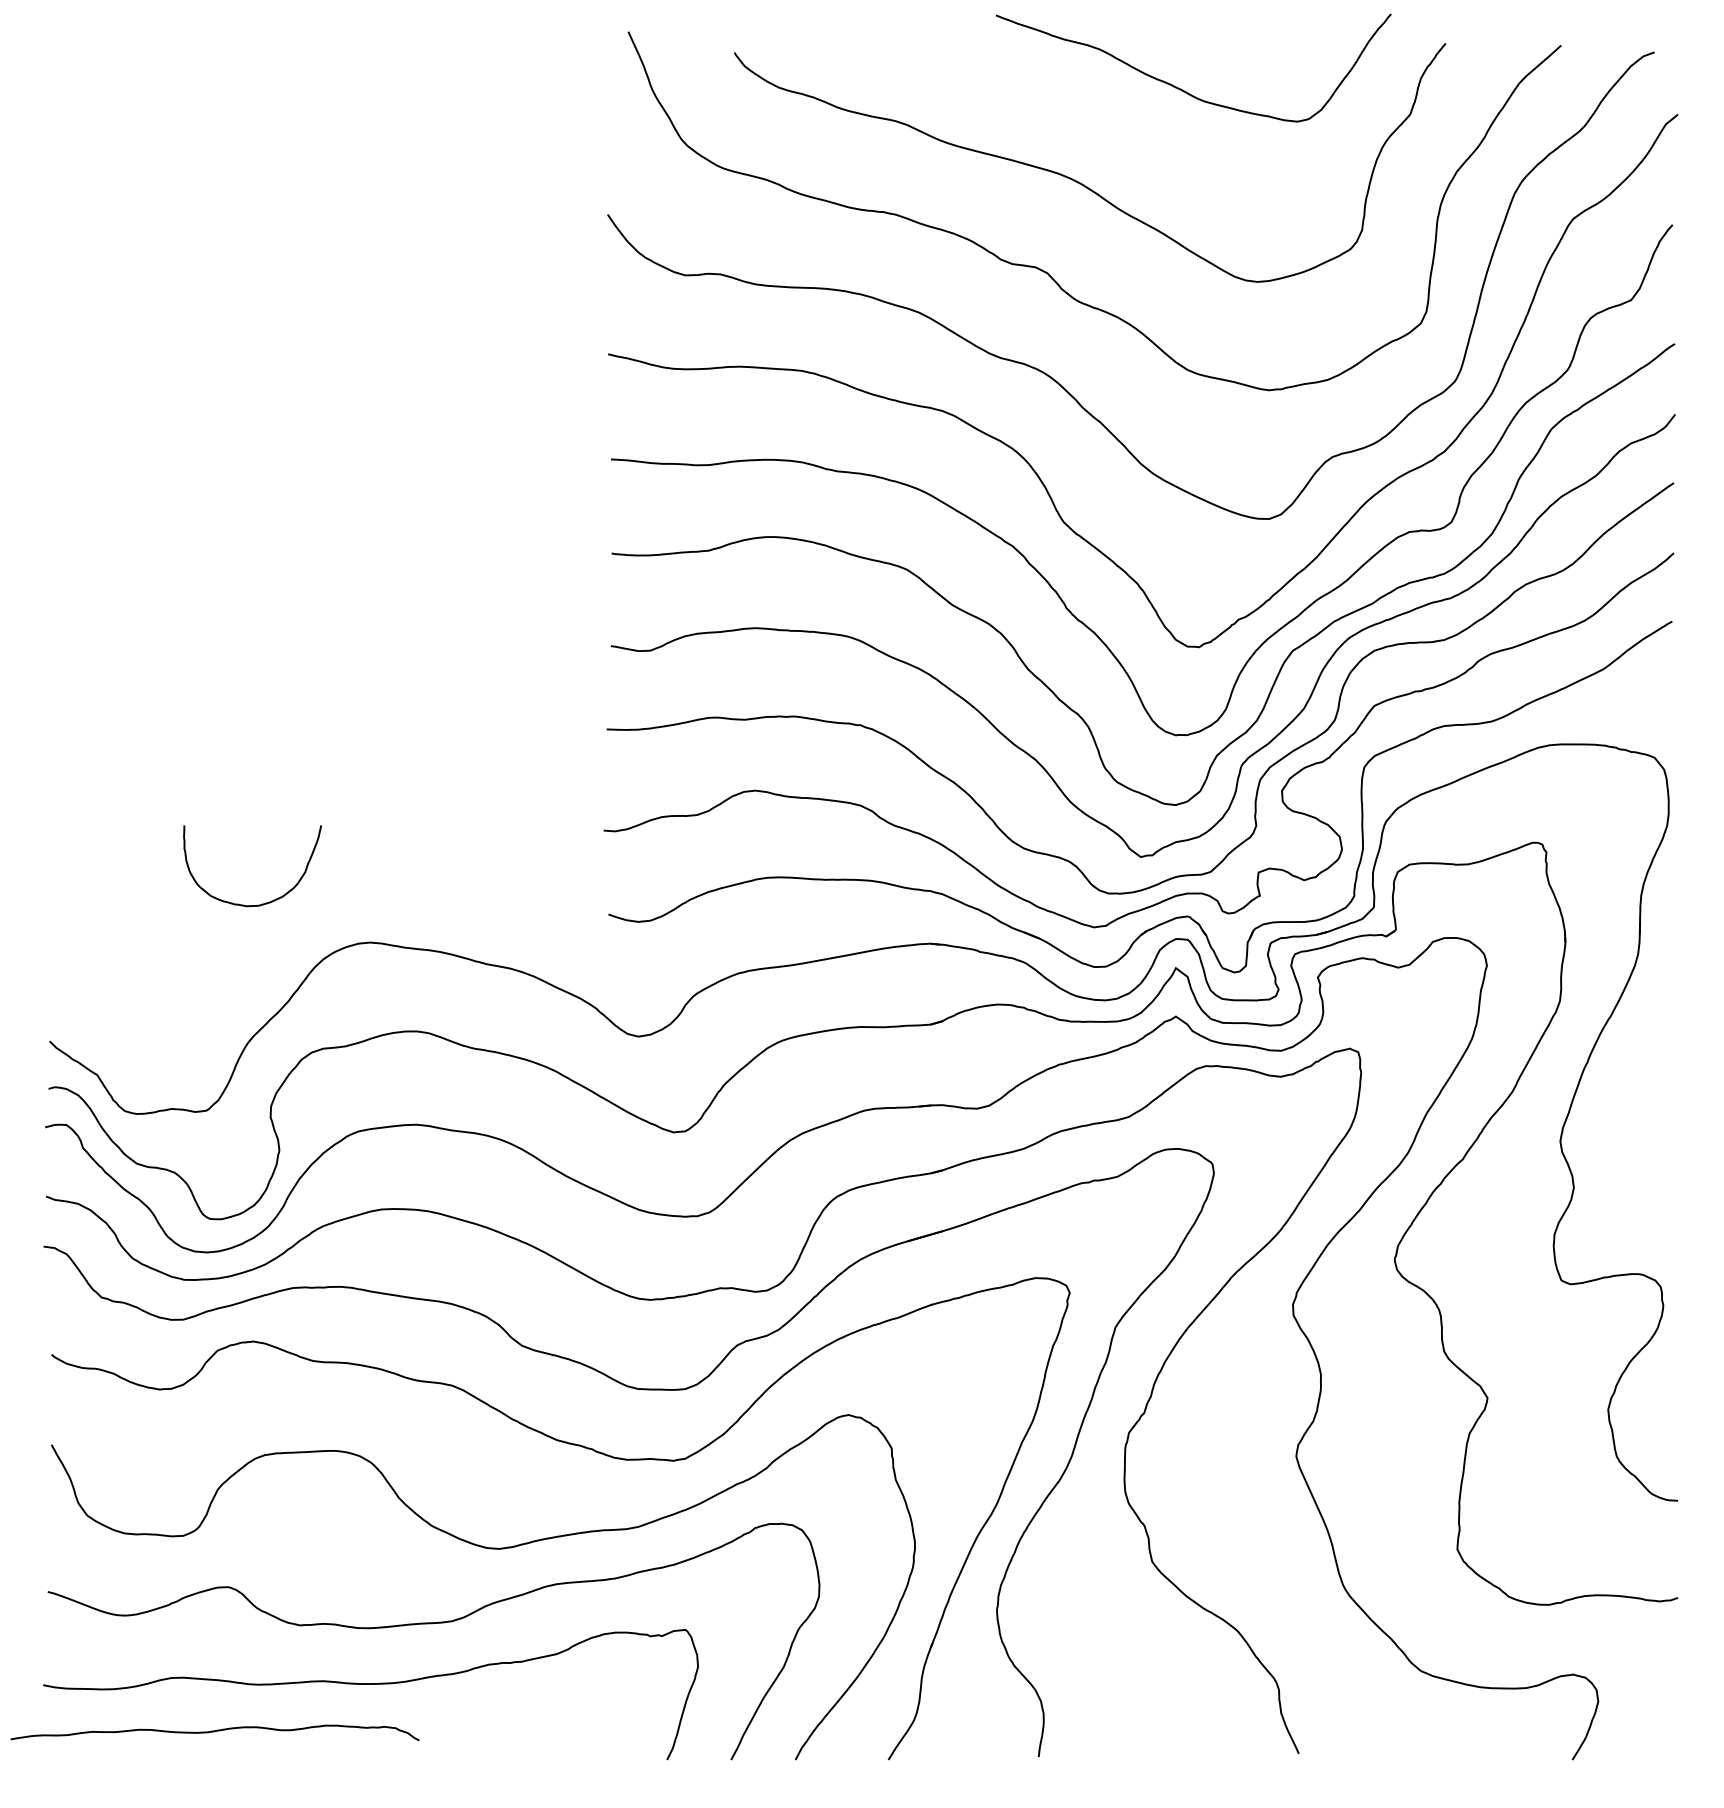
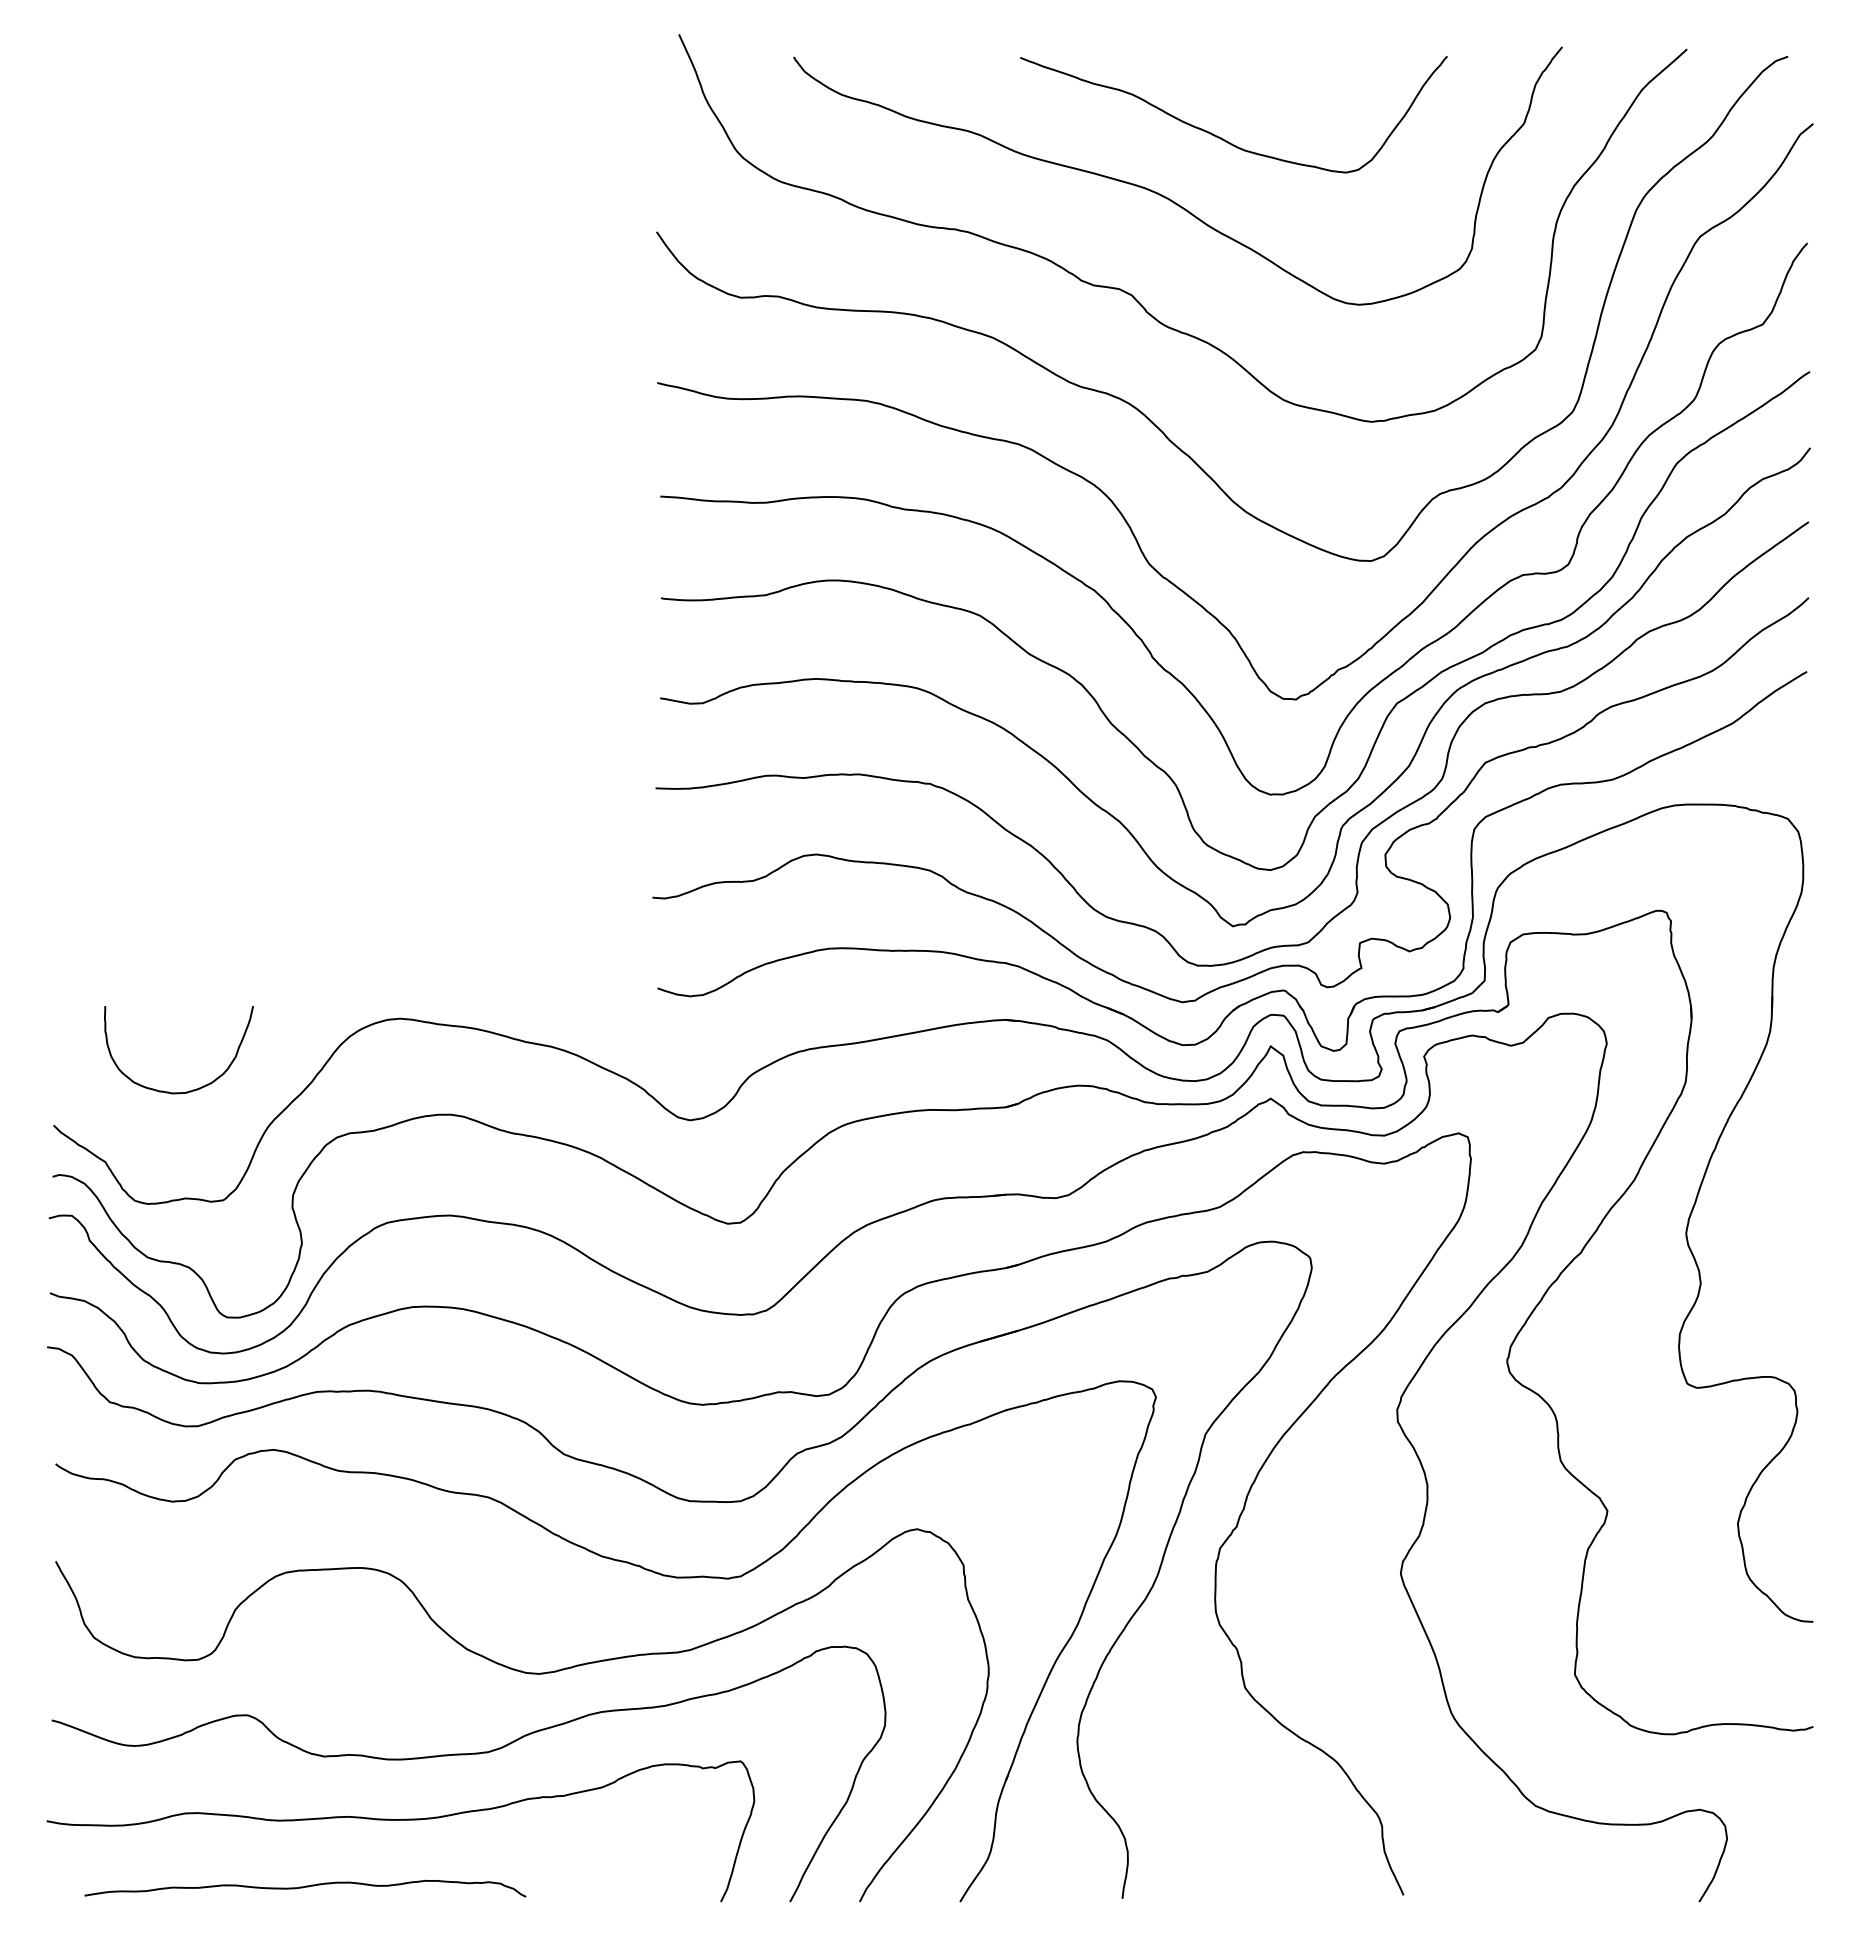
curve: (1182, 89) -> (1221, 137), moved
curve: (265, 902) -> (192, 1089), moved
curve: (215, 1731) -> (305, 1887), moved

